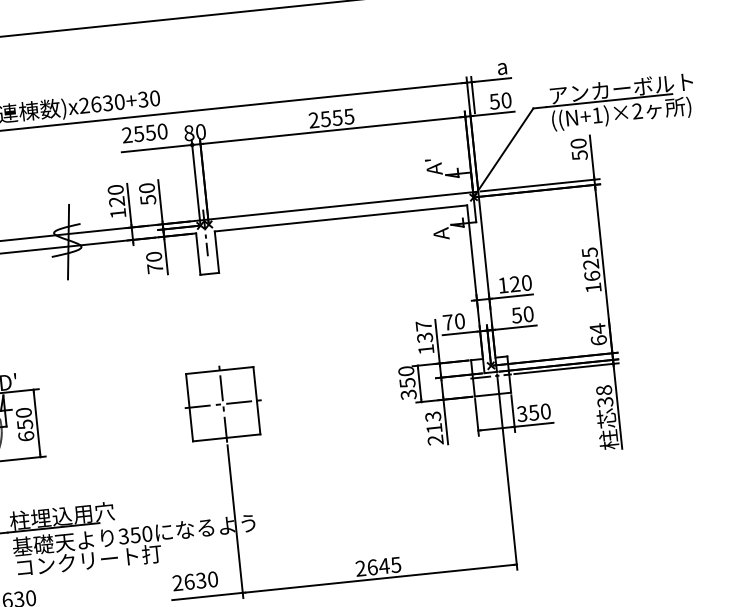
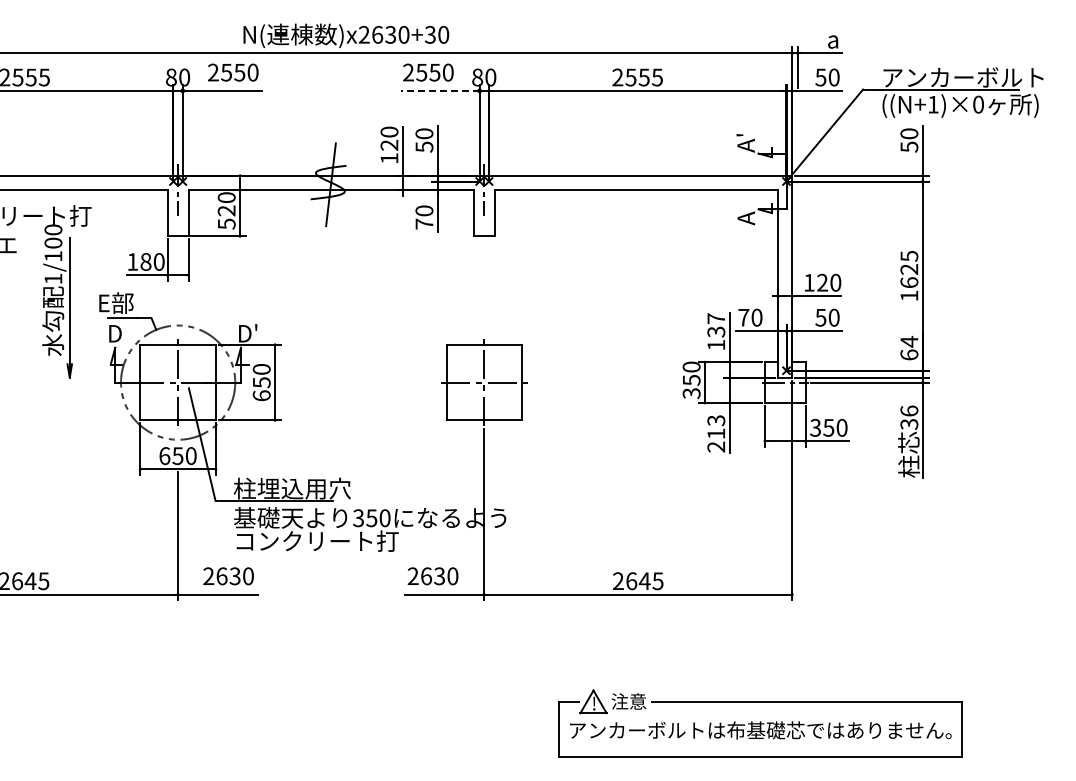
text: (637, 111) -> (978, 104), ((N+1)×2 -> ((N+1)×0
line: (157, 148) -> (440, 90), solid -> dashed
text: (604, 389) -> (909, 410), 38 -> 36

